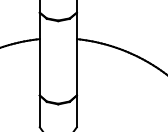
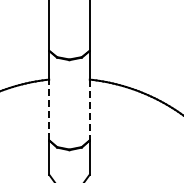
line: (39, 66) -> (49, 109), solid -> dashed
line: (76, 67) -> (89, 110), solid -> dashed

